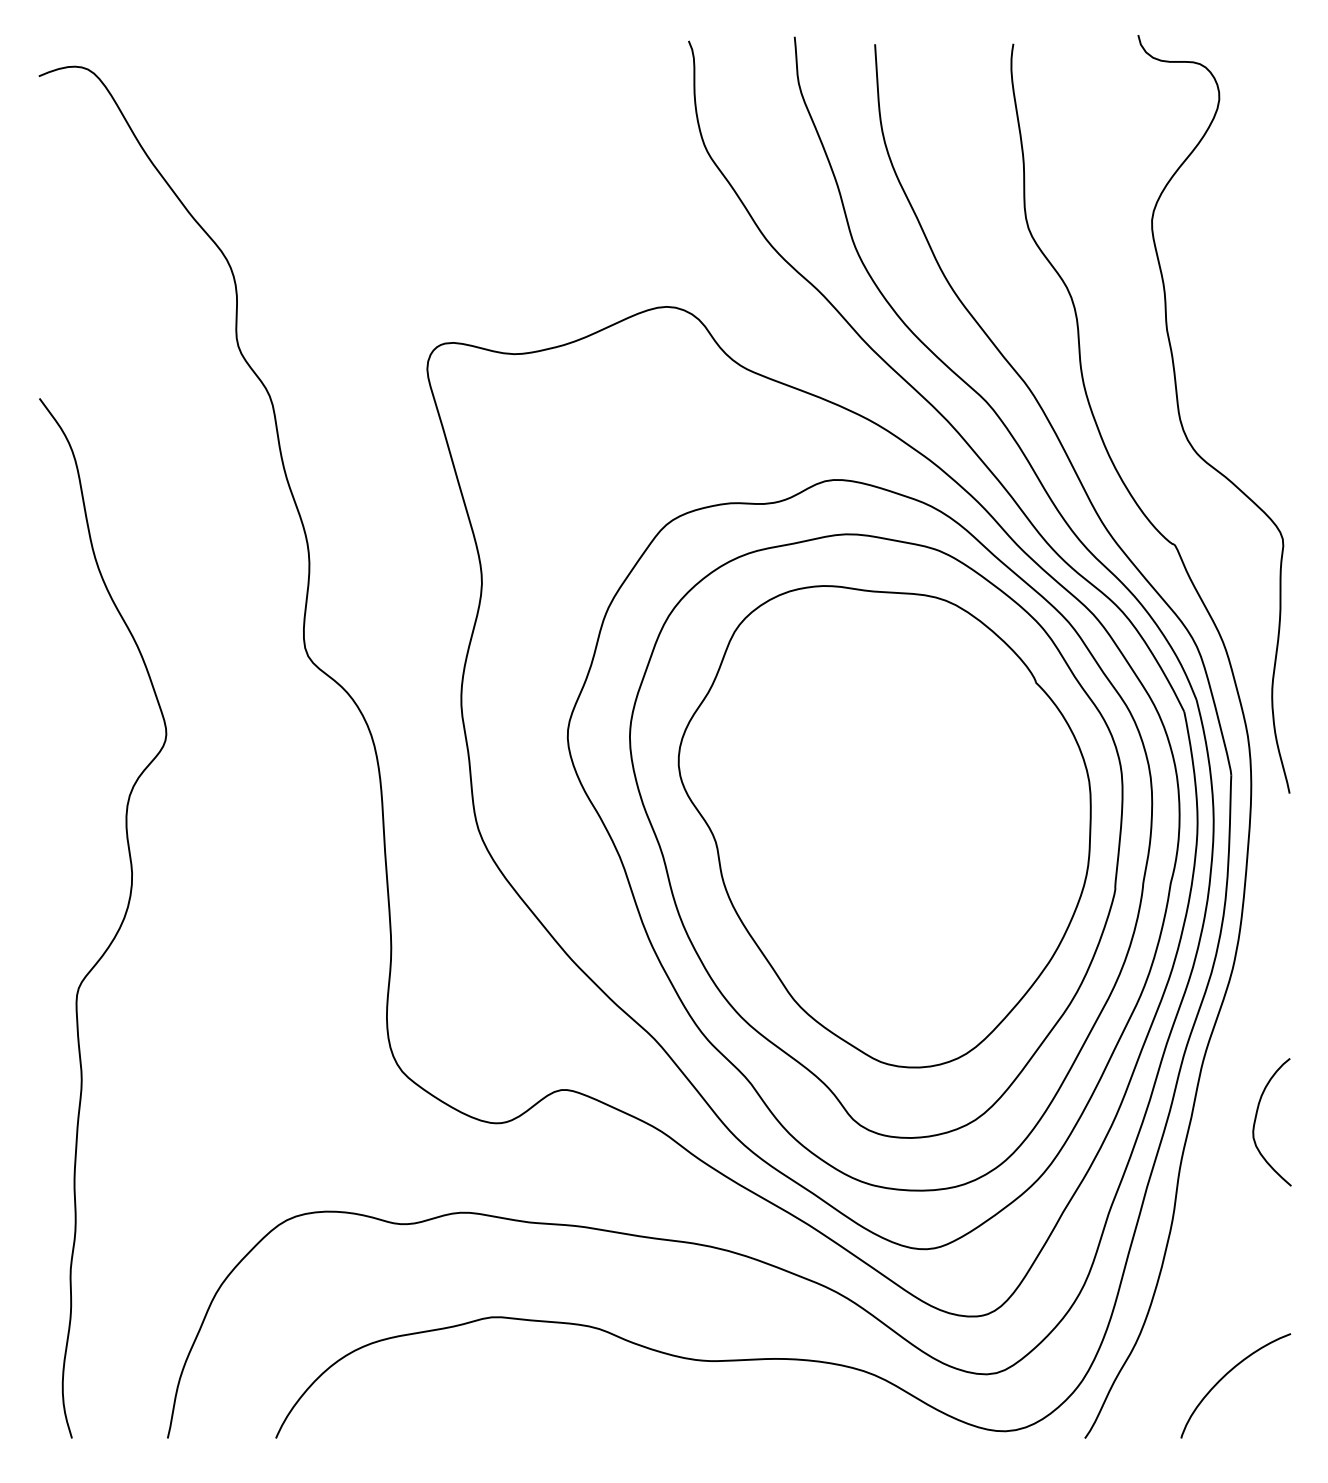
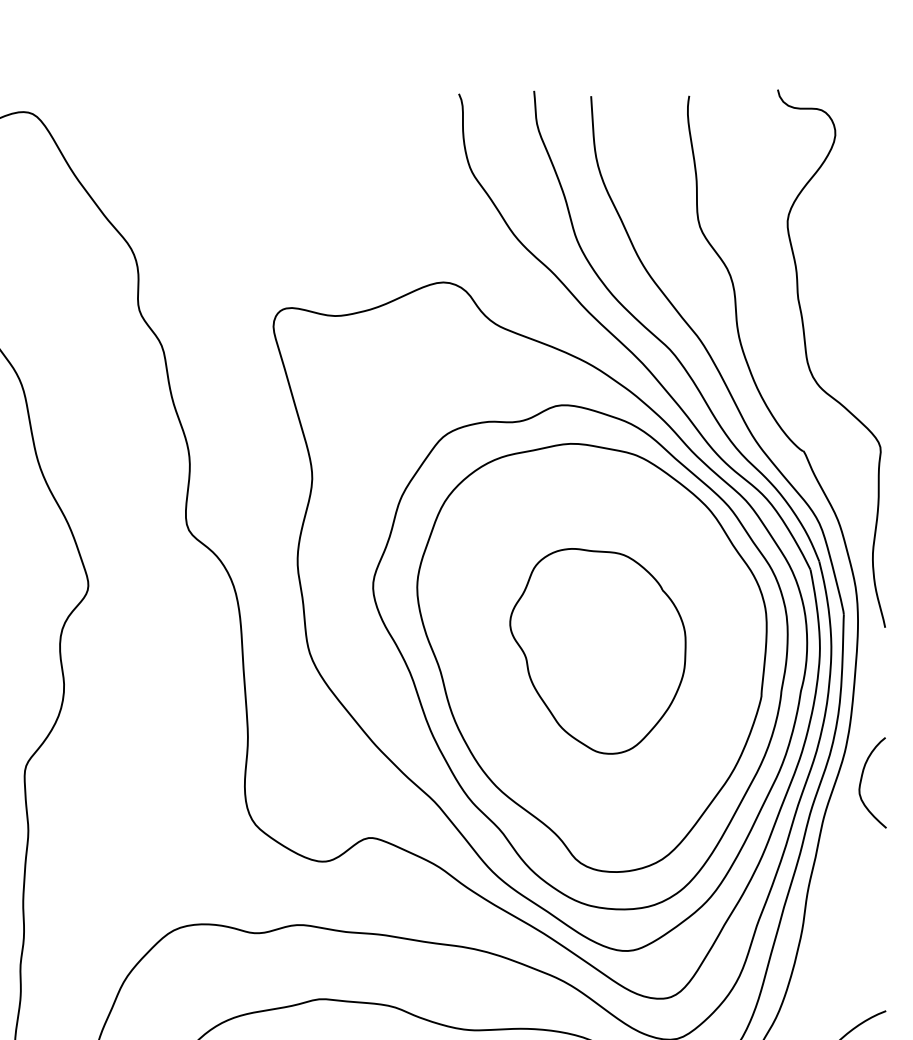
part: (884, 826) -> (597, 651), size x0.6
curve: (1256, 1119) -> (861, 780), moved

